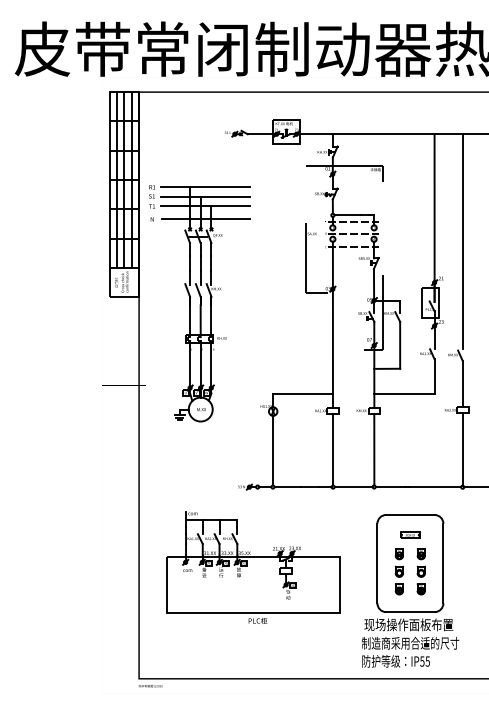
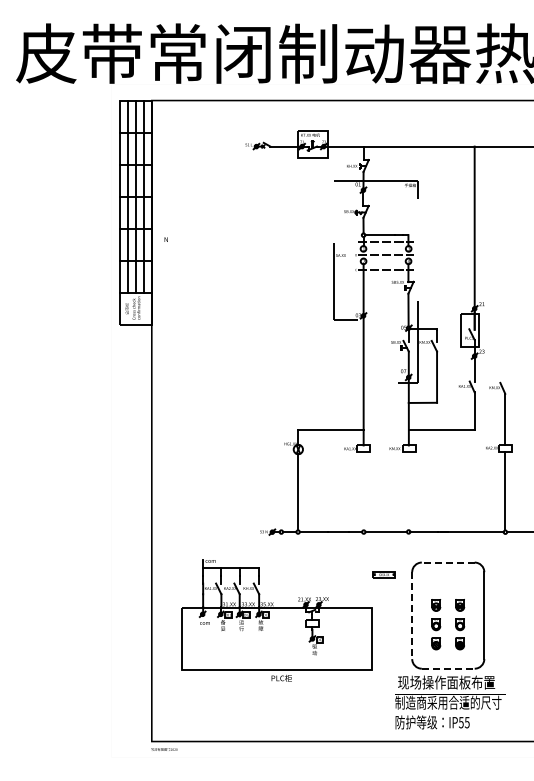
line: (462, 241) -> (505, 263), removed
part: (199, 303) -> (217, 331), removed
line: (332, 449) -> (363, 491), removed
line: (374, 449) -> (408, 491), removed
line: (409, 514) -> (447, 562), solid -> dashed
part: (409, 535) -> (383, 574), moved
line: (377, 564) -> (412, 616), solid -> dashed
line: (410, 611) -> (448, 668), solid -> dashed

